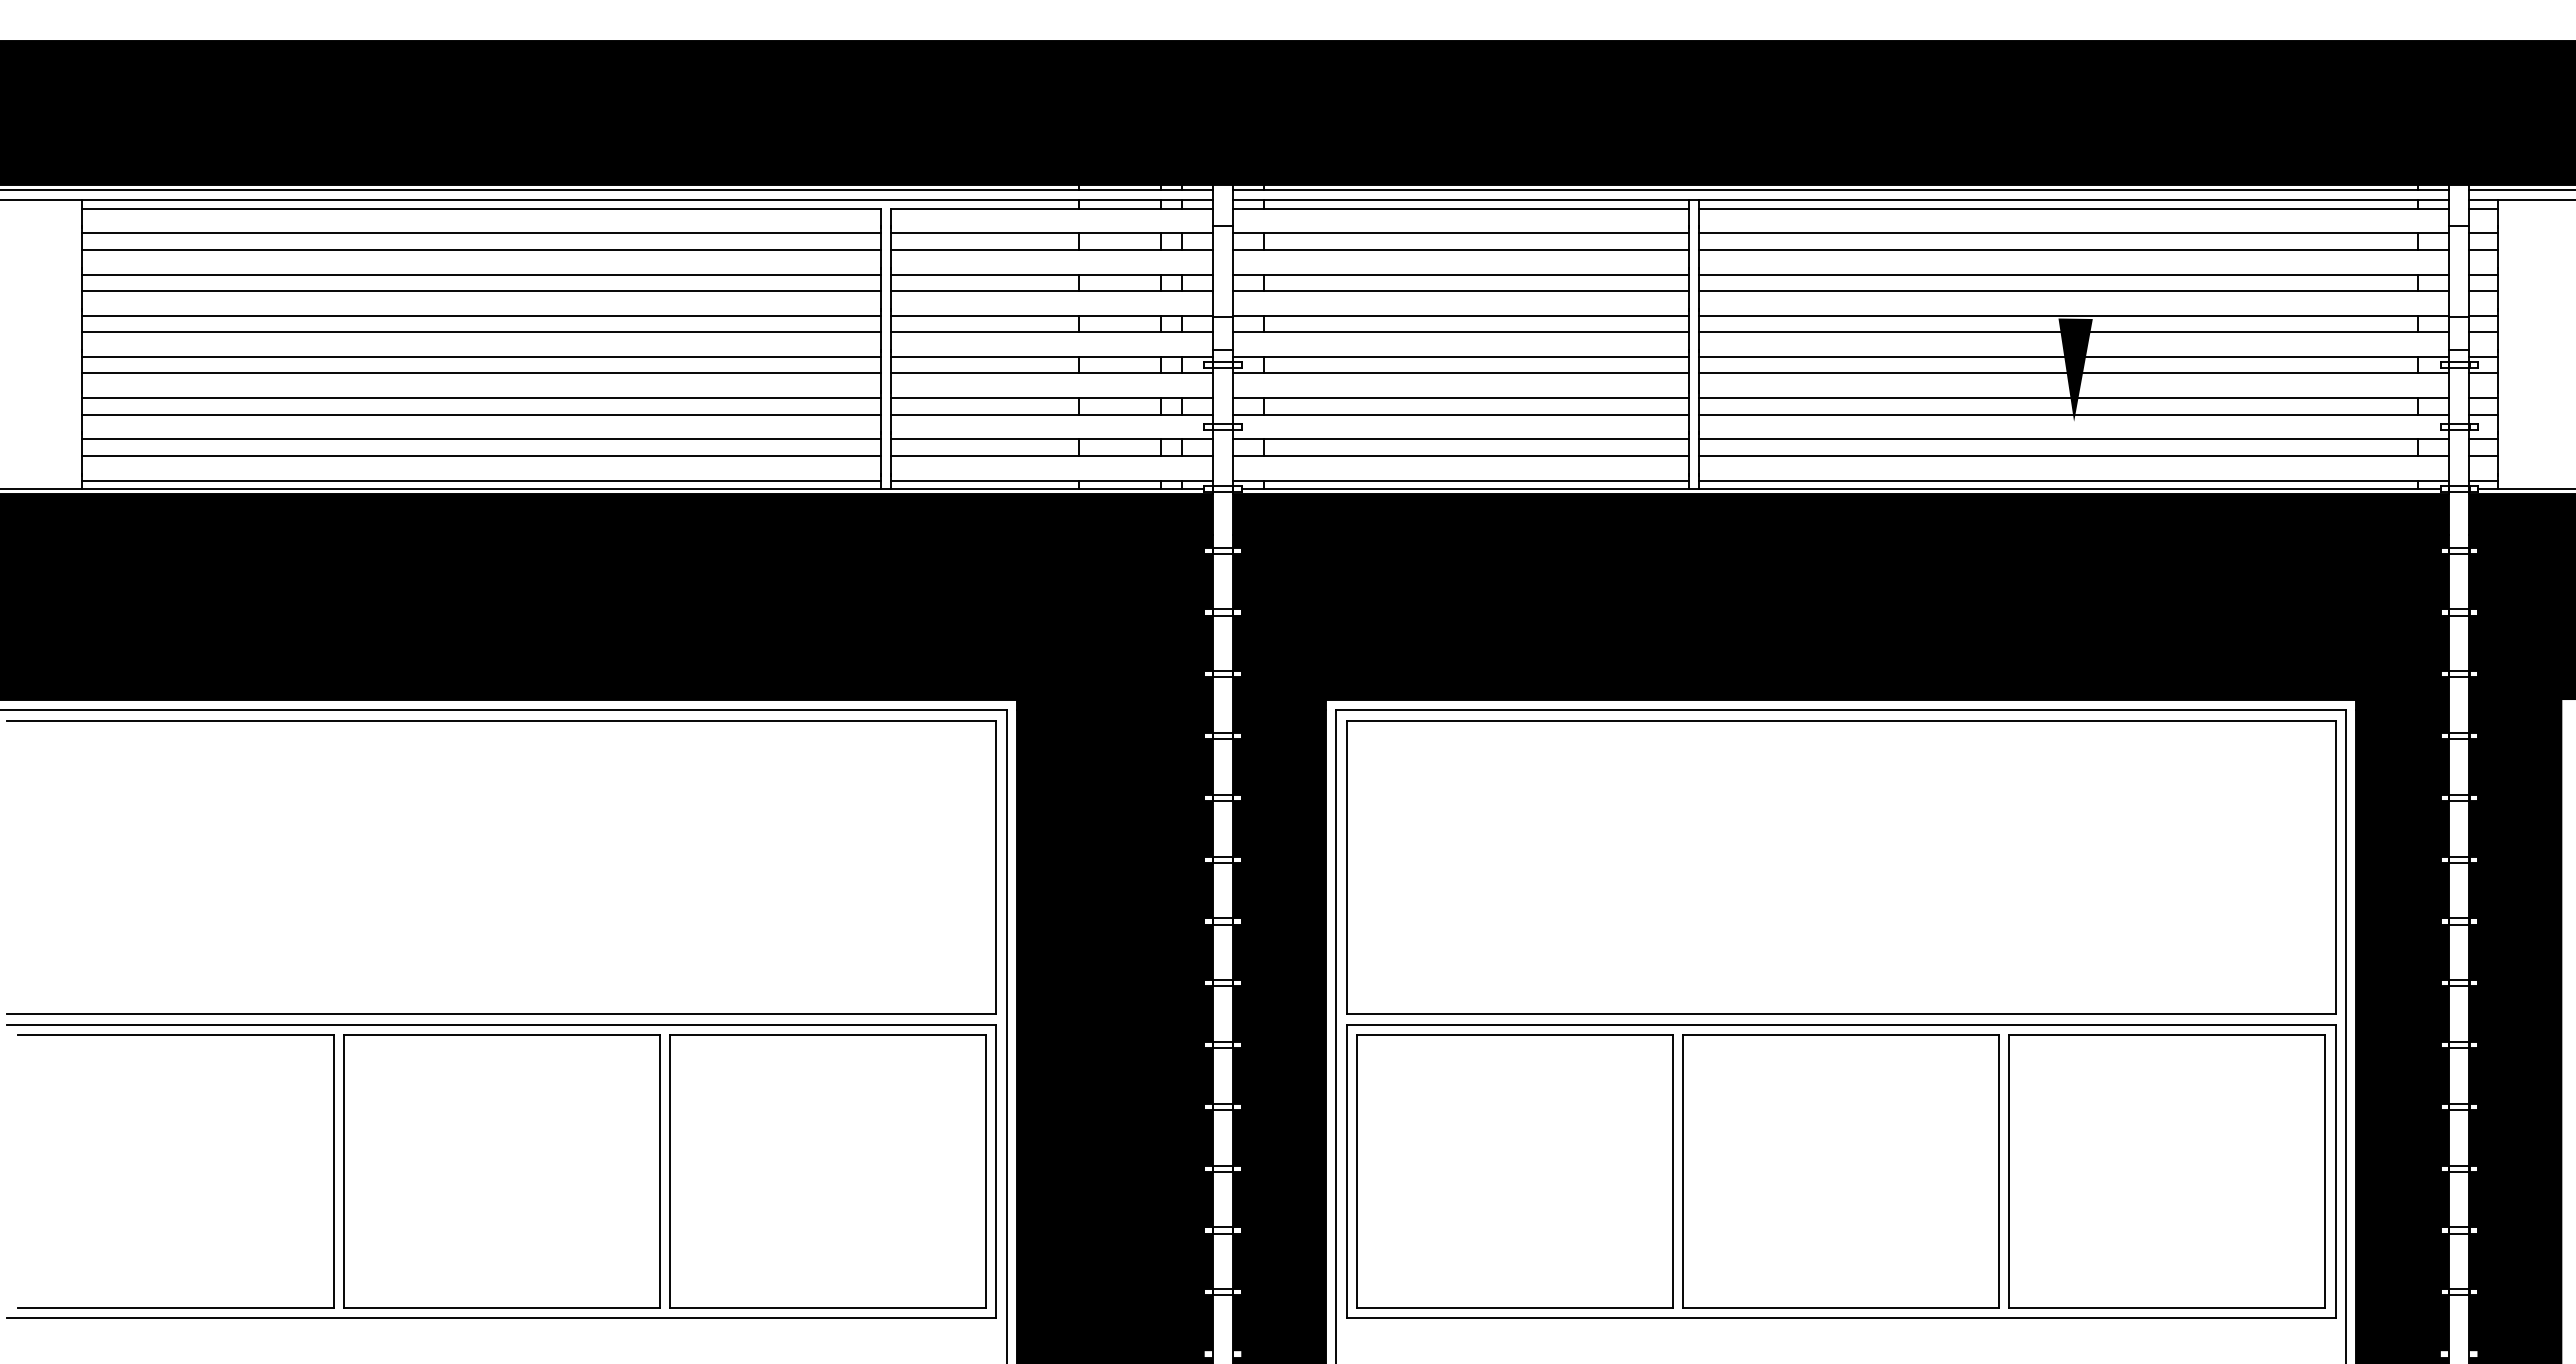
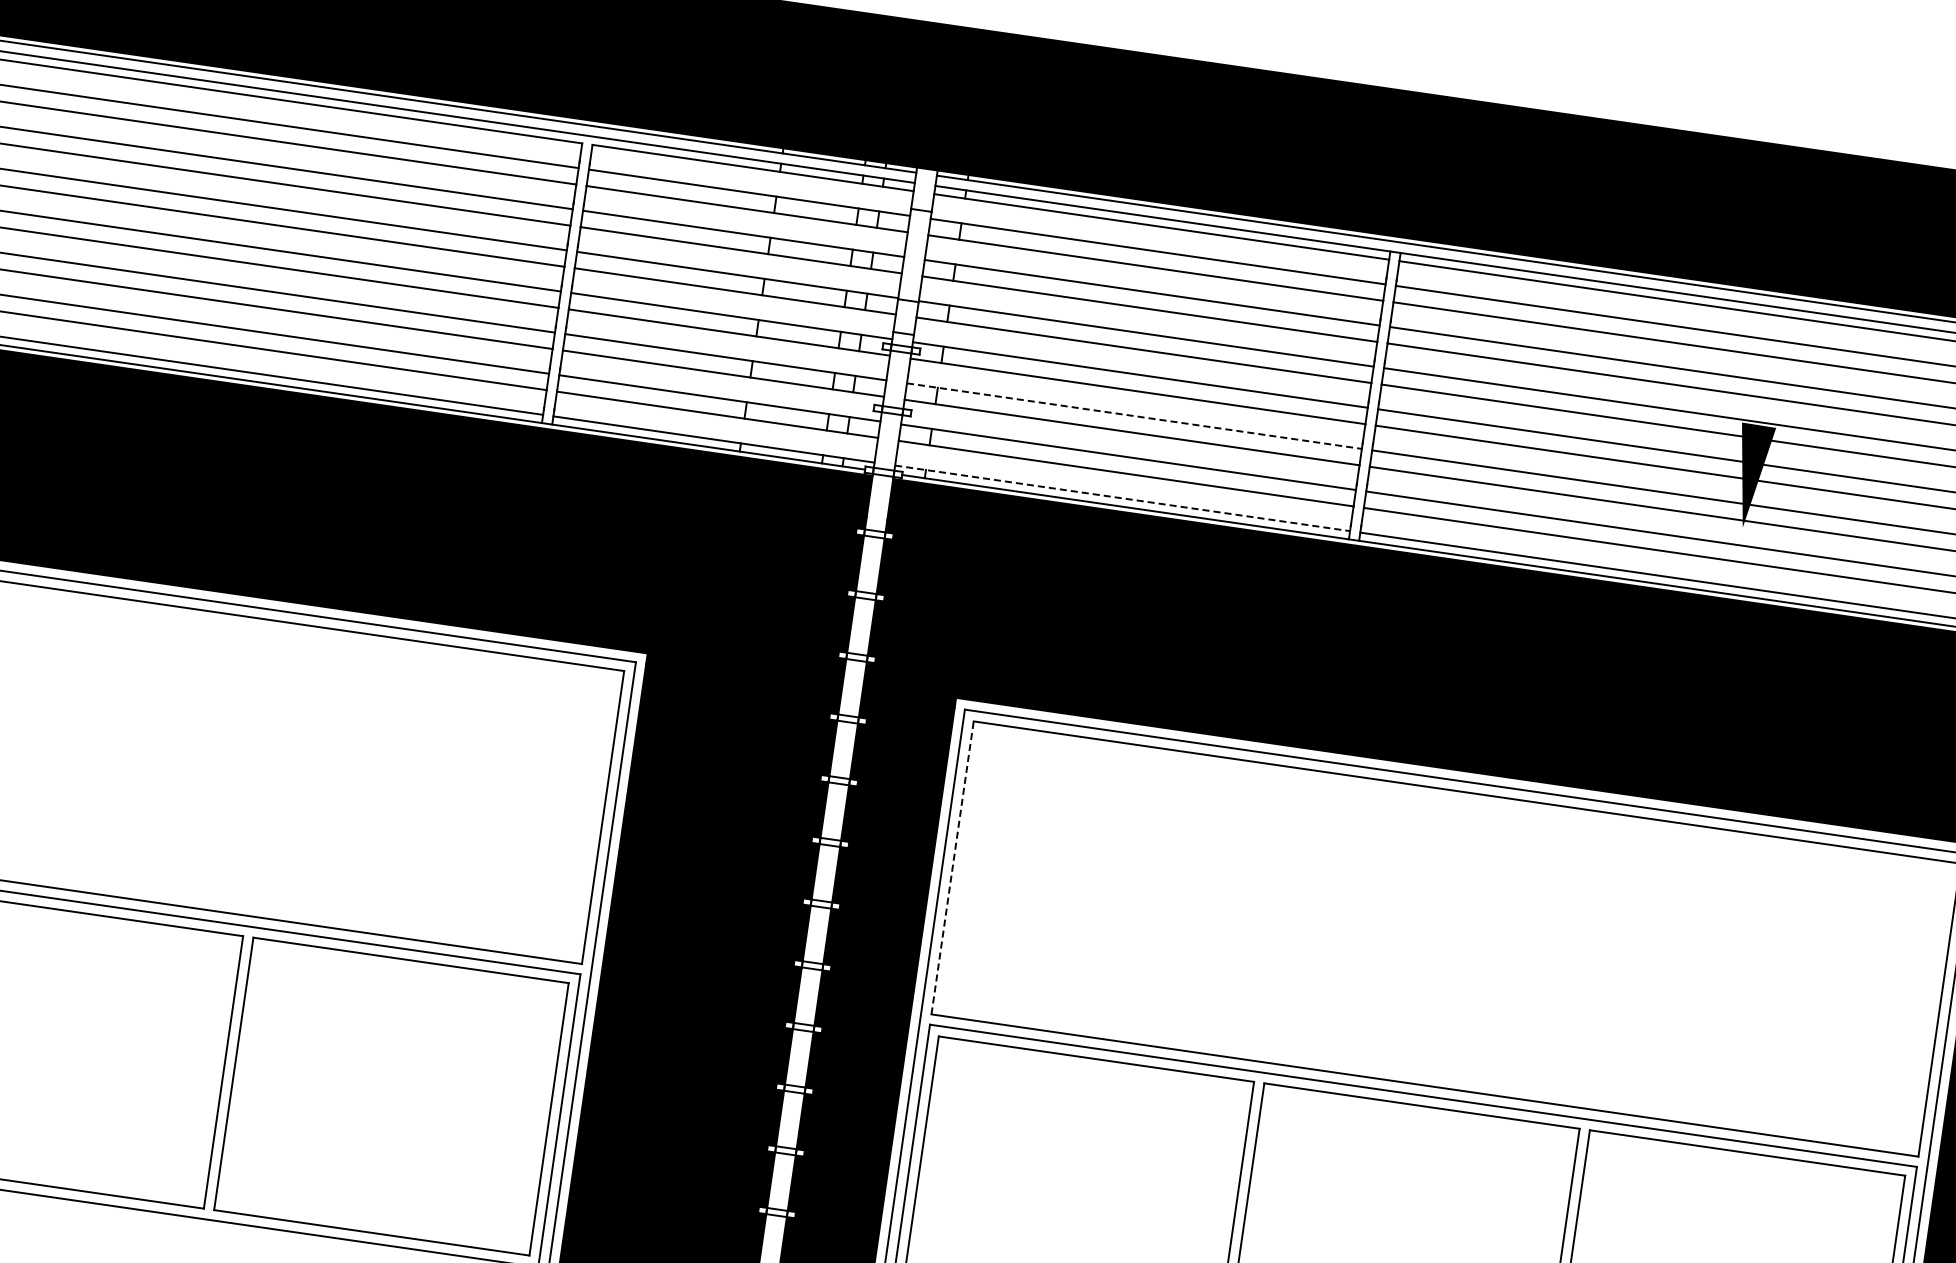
line: (1461, 398) -> (1134, 416), solid -> dashed
line: (1461, 480) -> (1122, 498), solid -> dashed
line: (1346, 867) -> (952, 867), solid -> dashed

